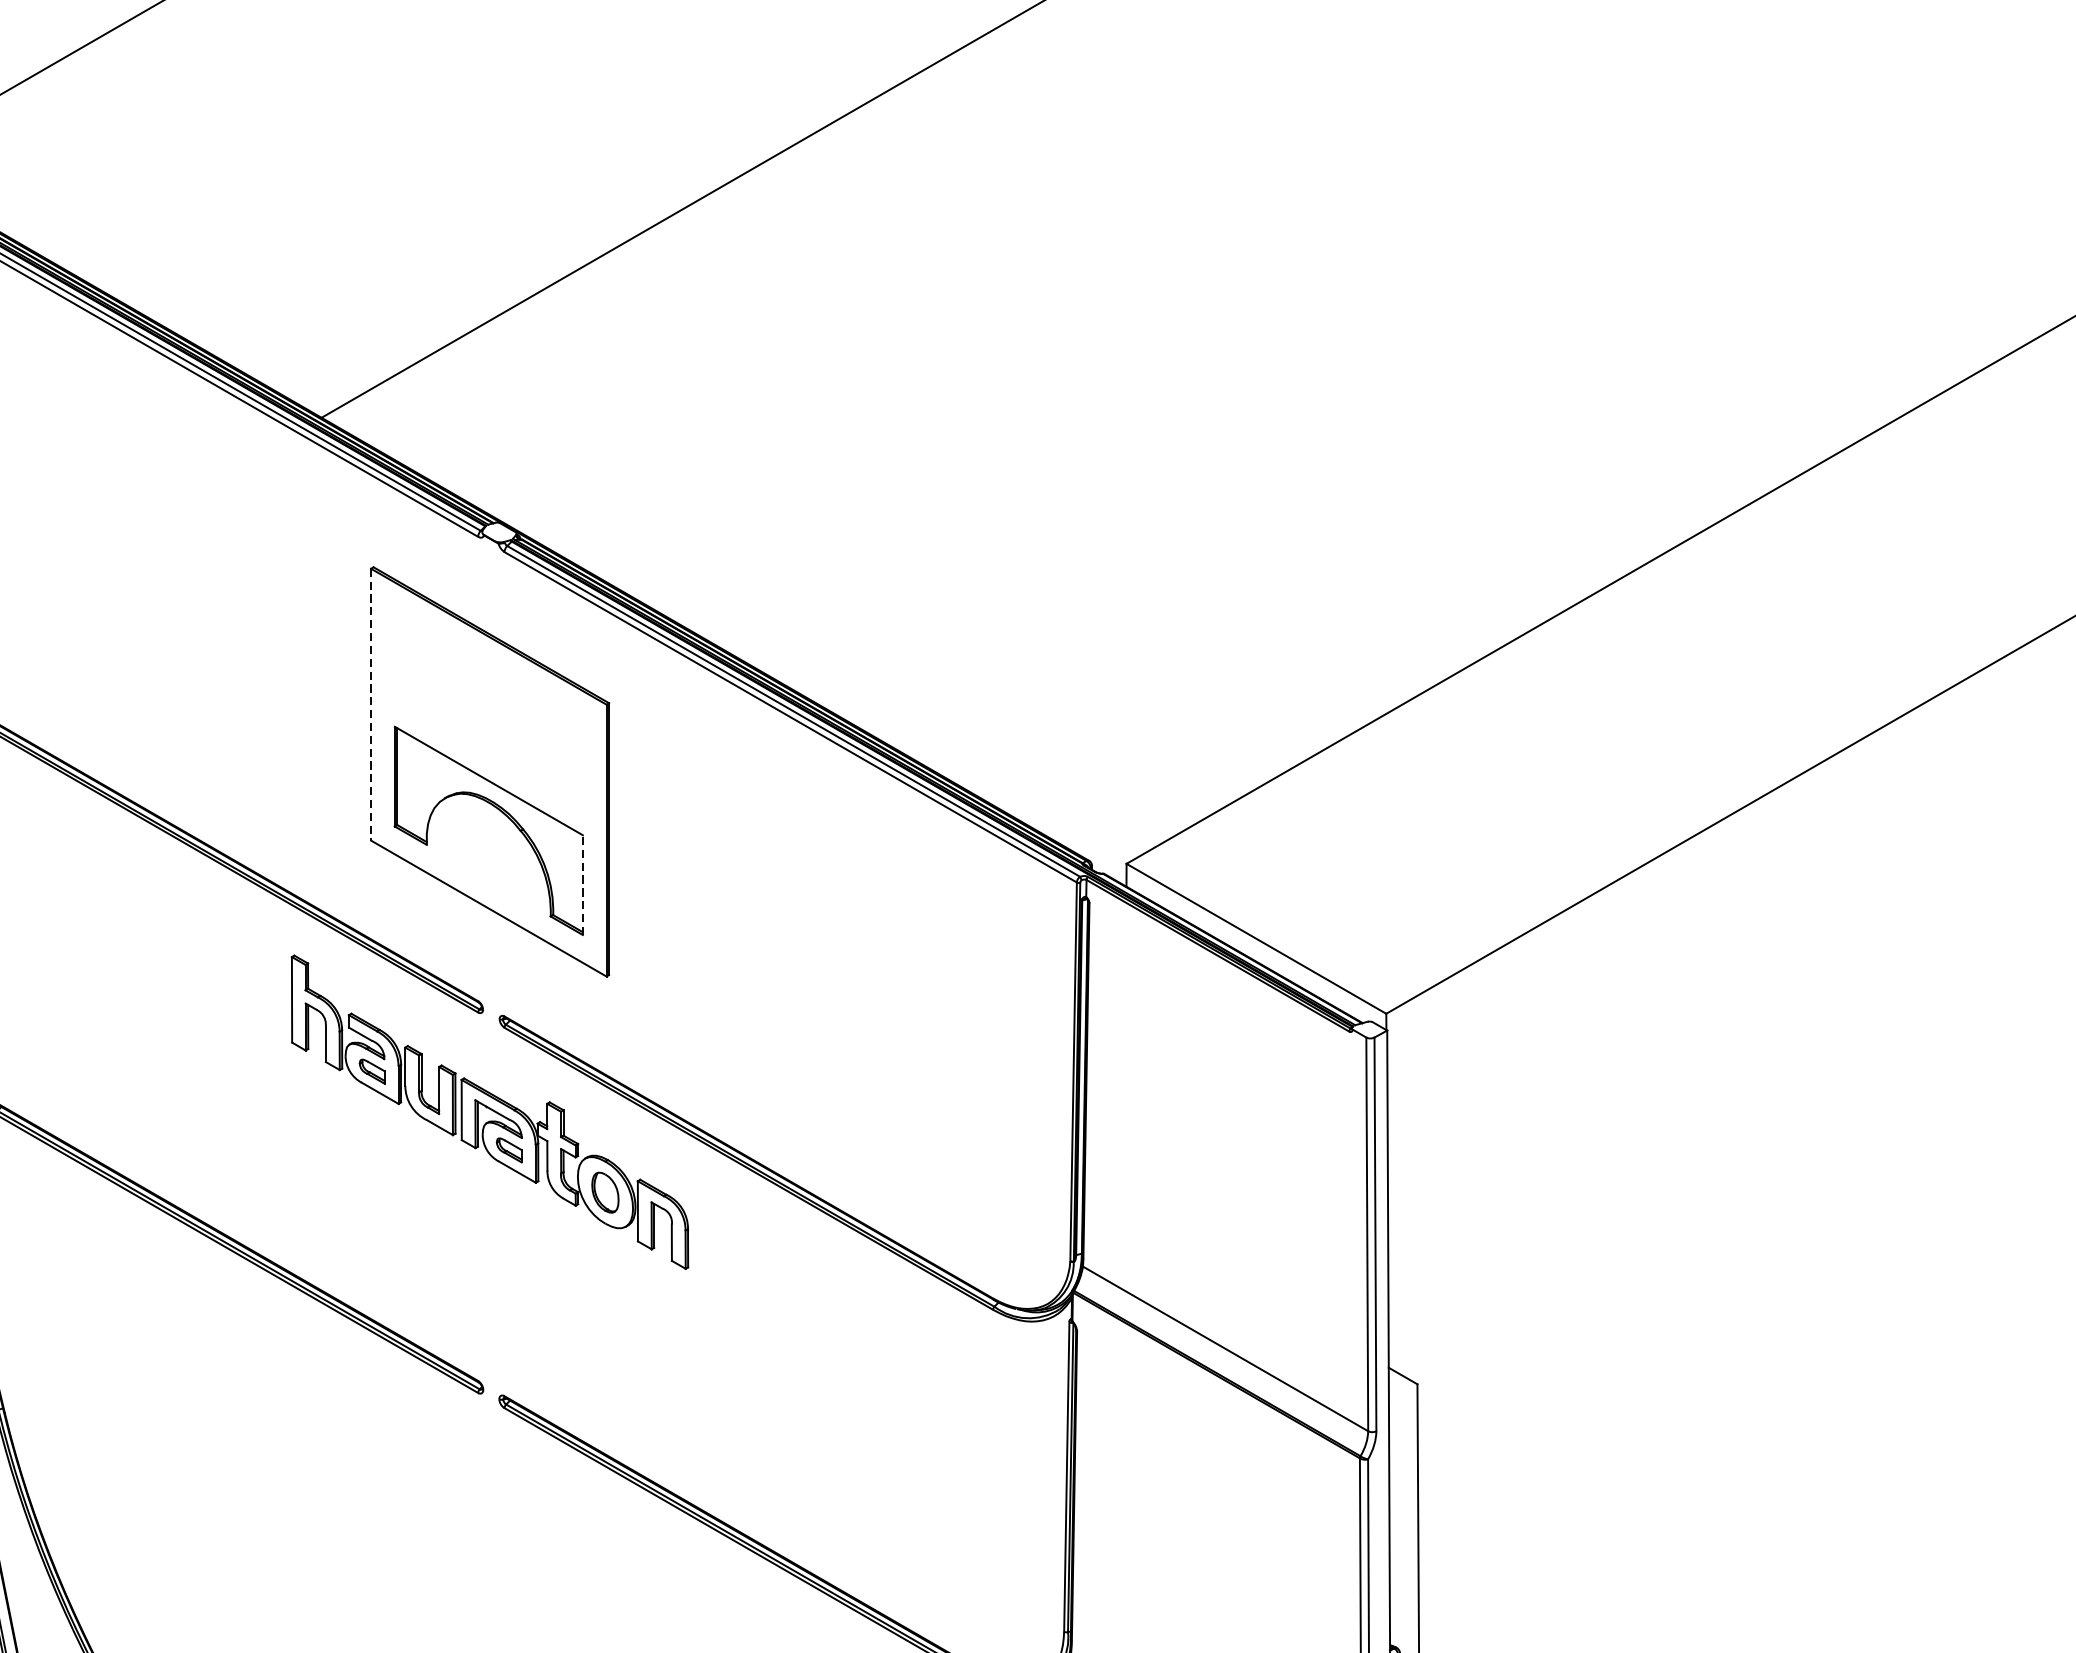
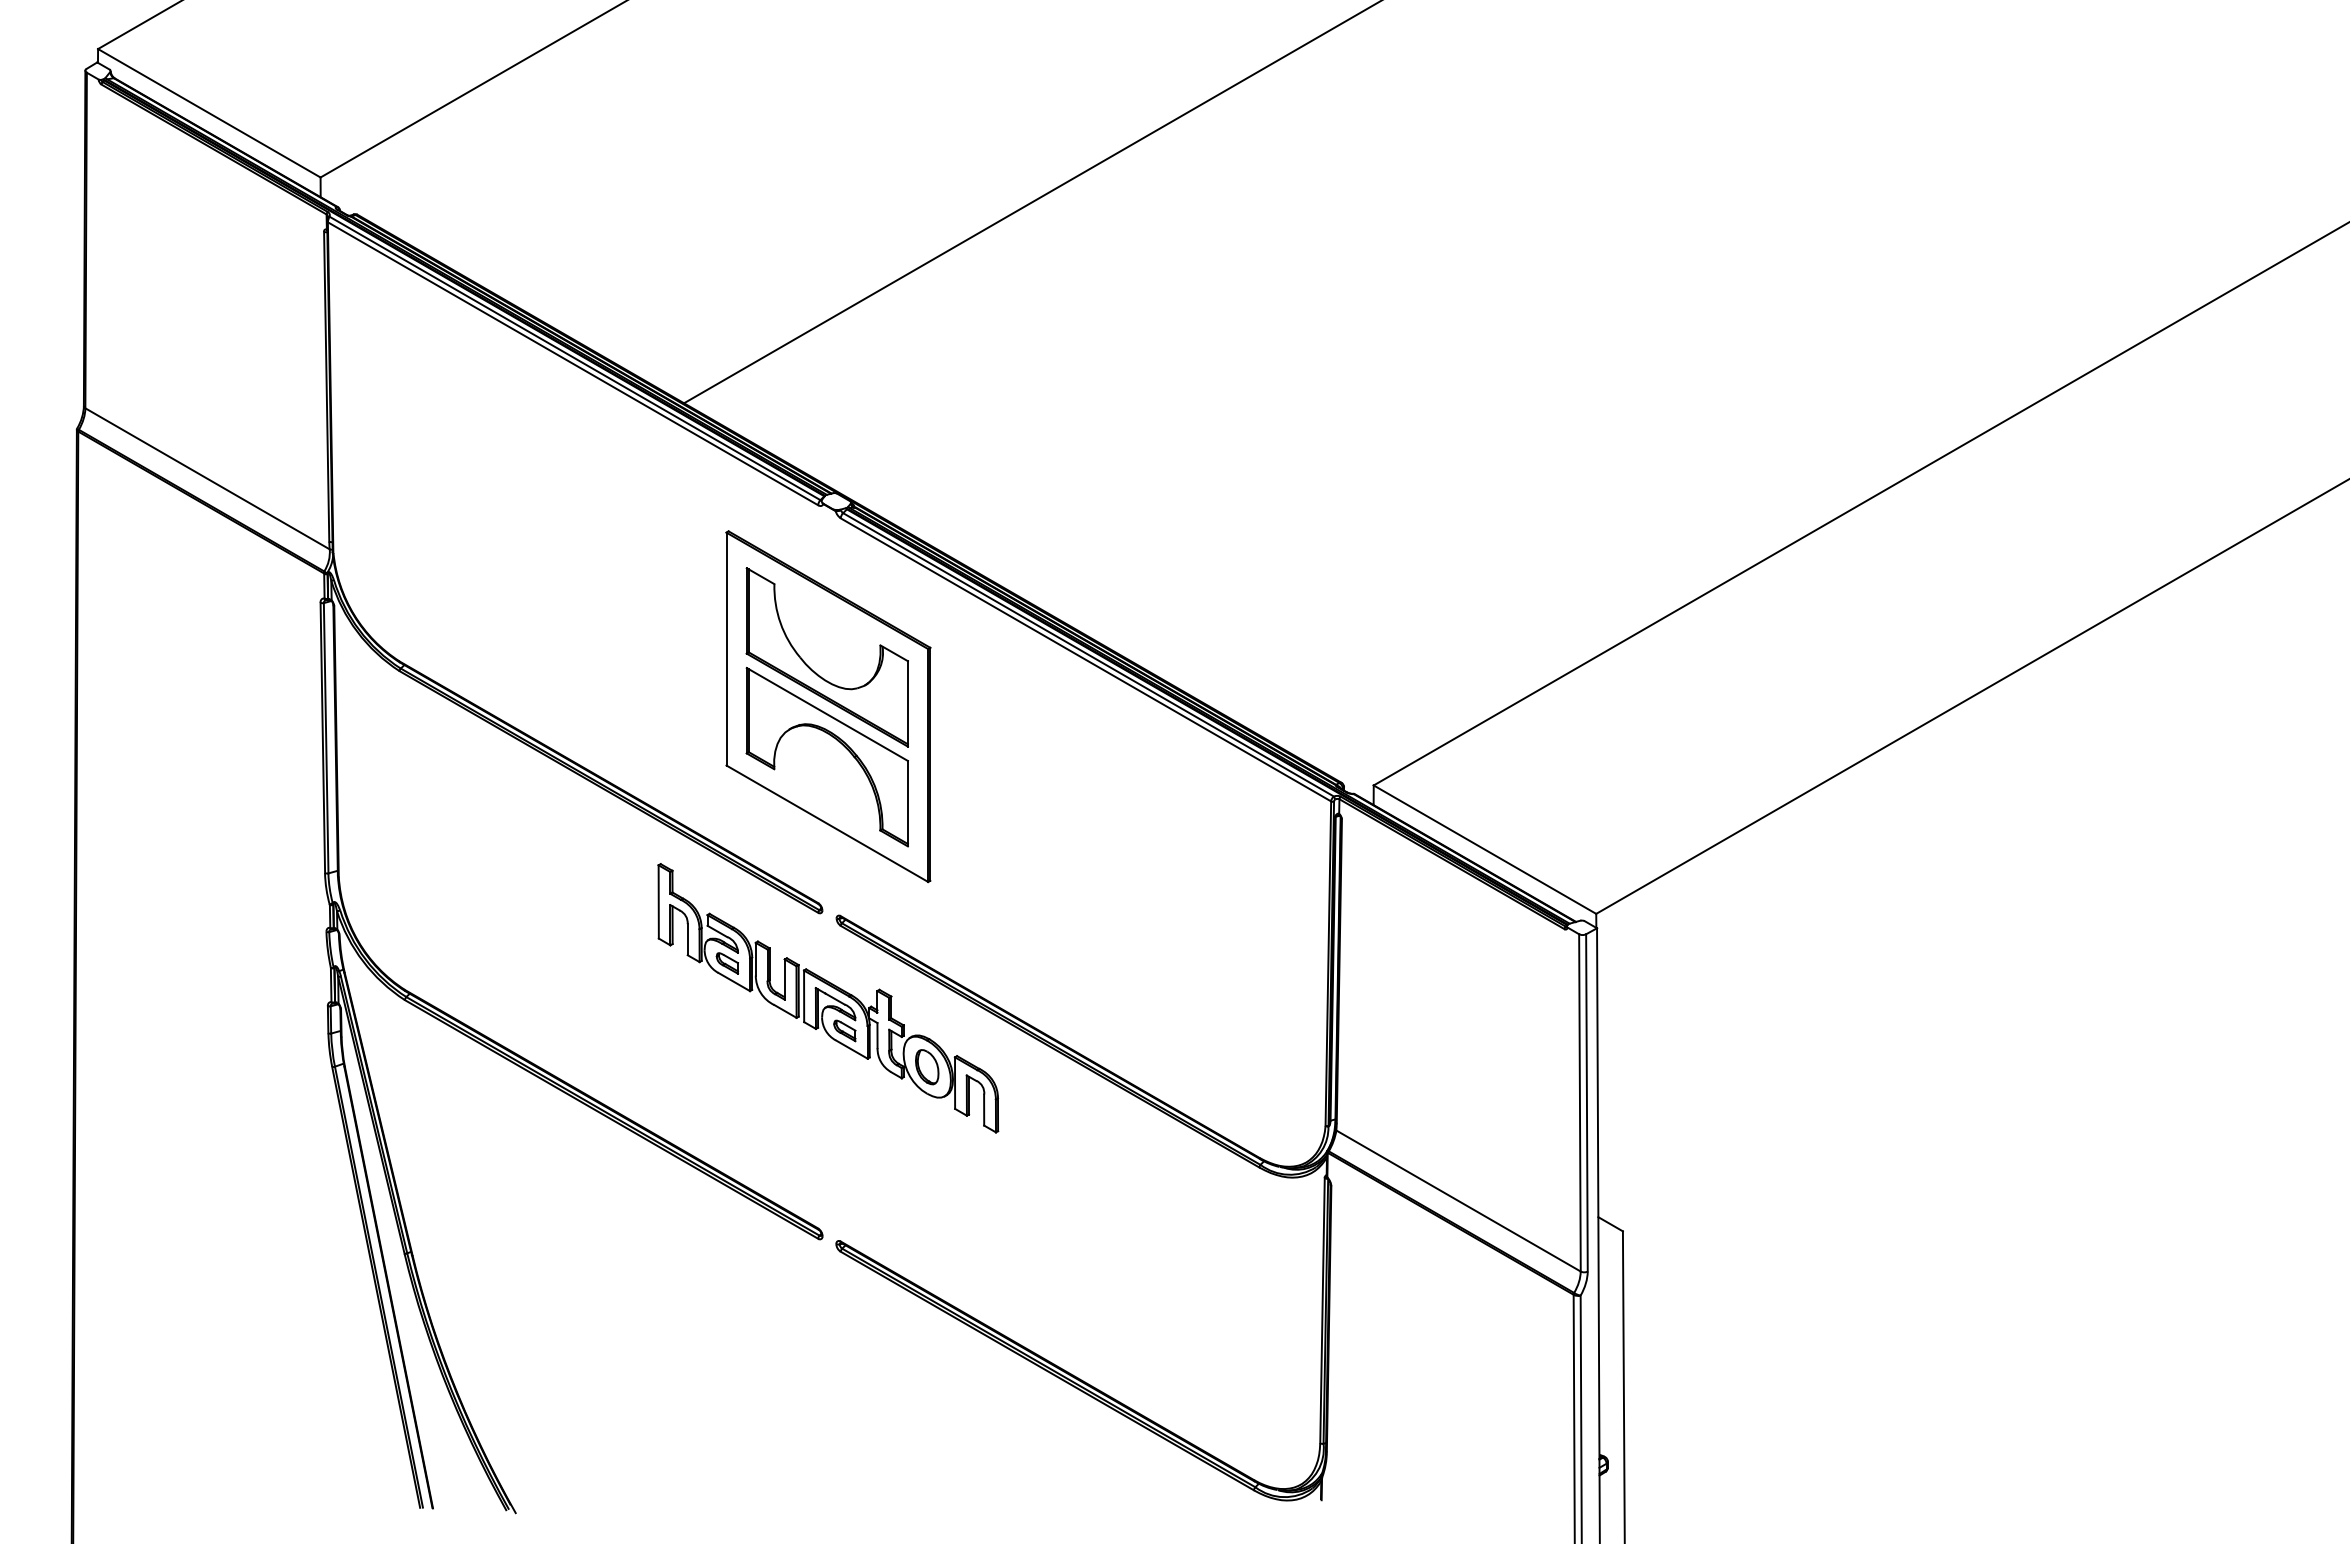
line: (371, 705) -> (726, 649), dashed -> solid
part: (475, 730) -> (815, 671), added
line: (582, 884) -> (907, 803), dashed -> solid

